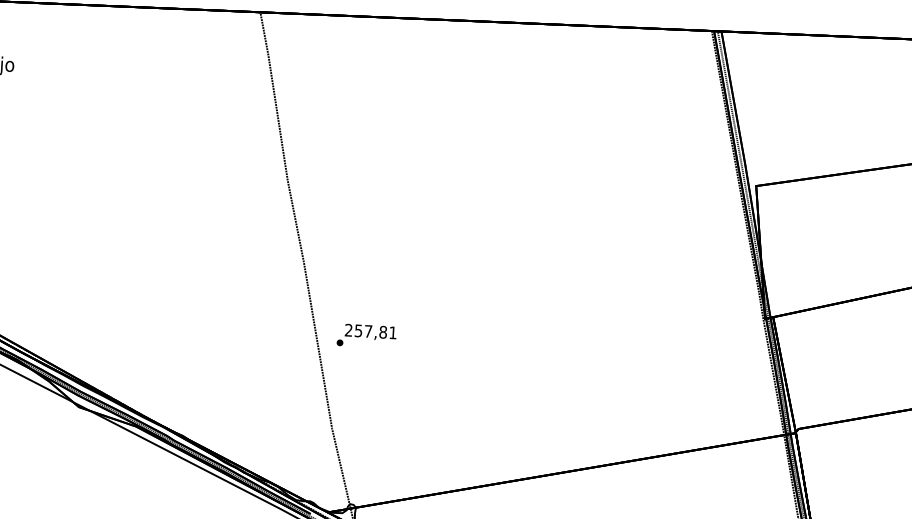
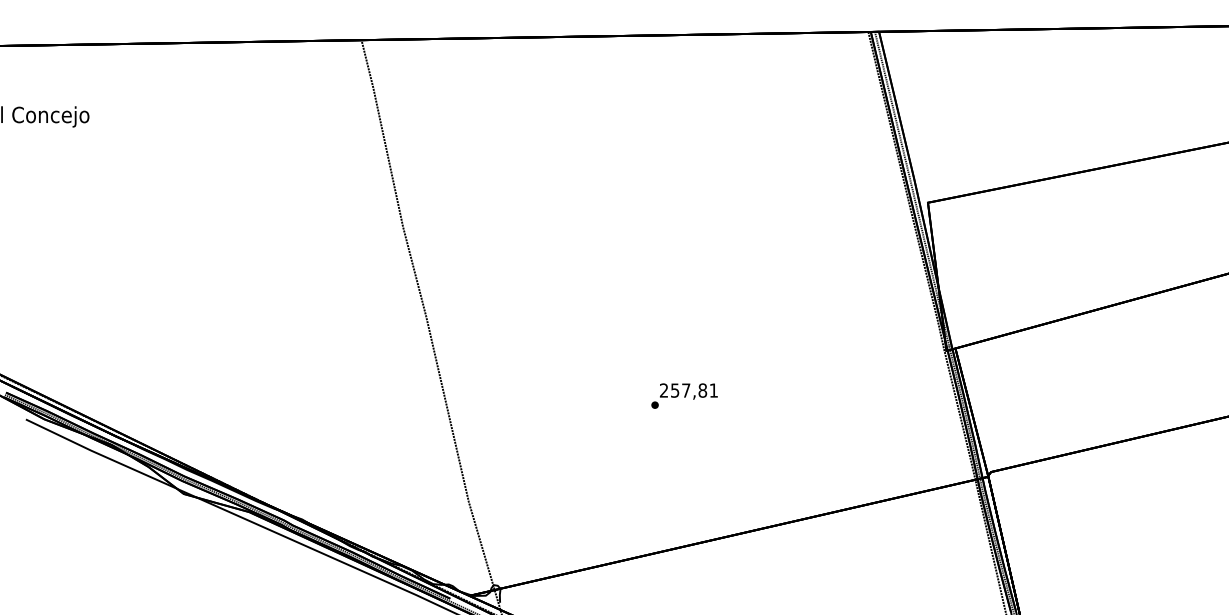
text: (366, 335) -> (684, 395), moved

